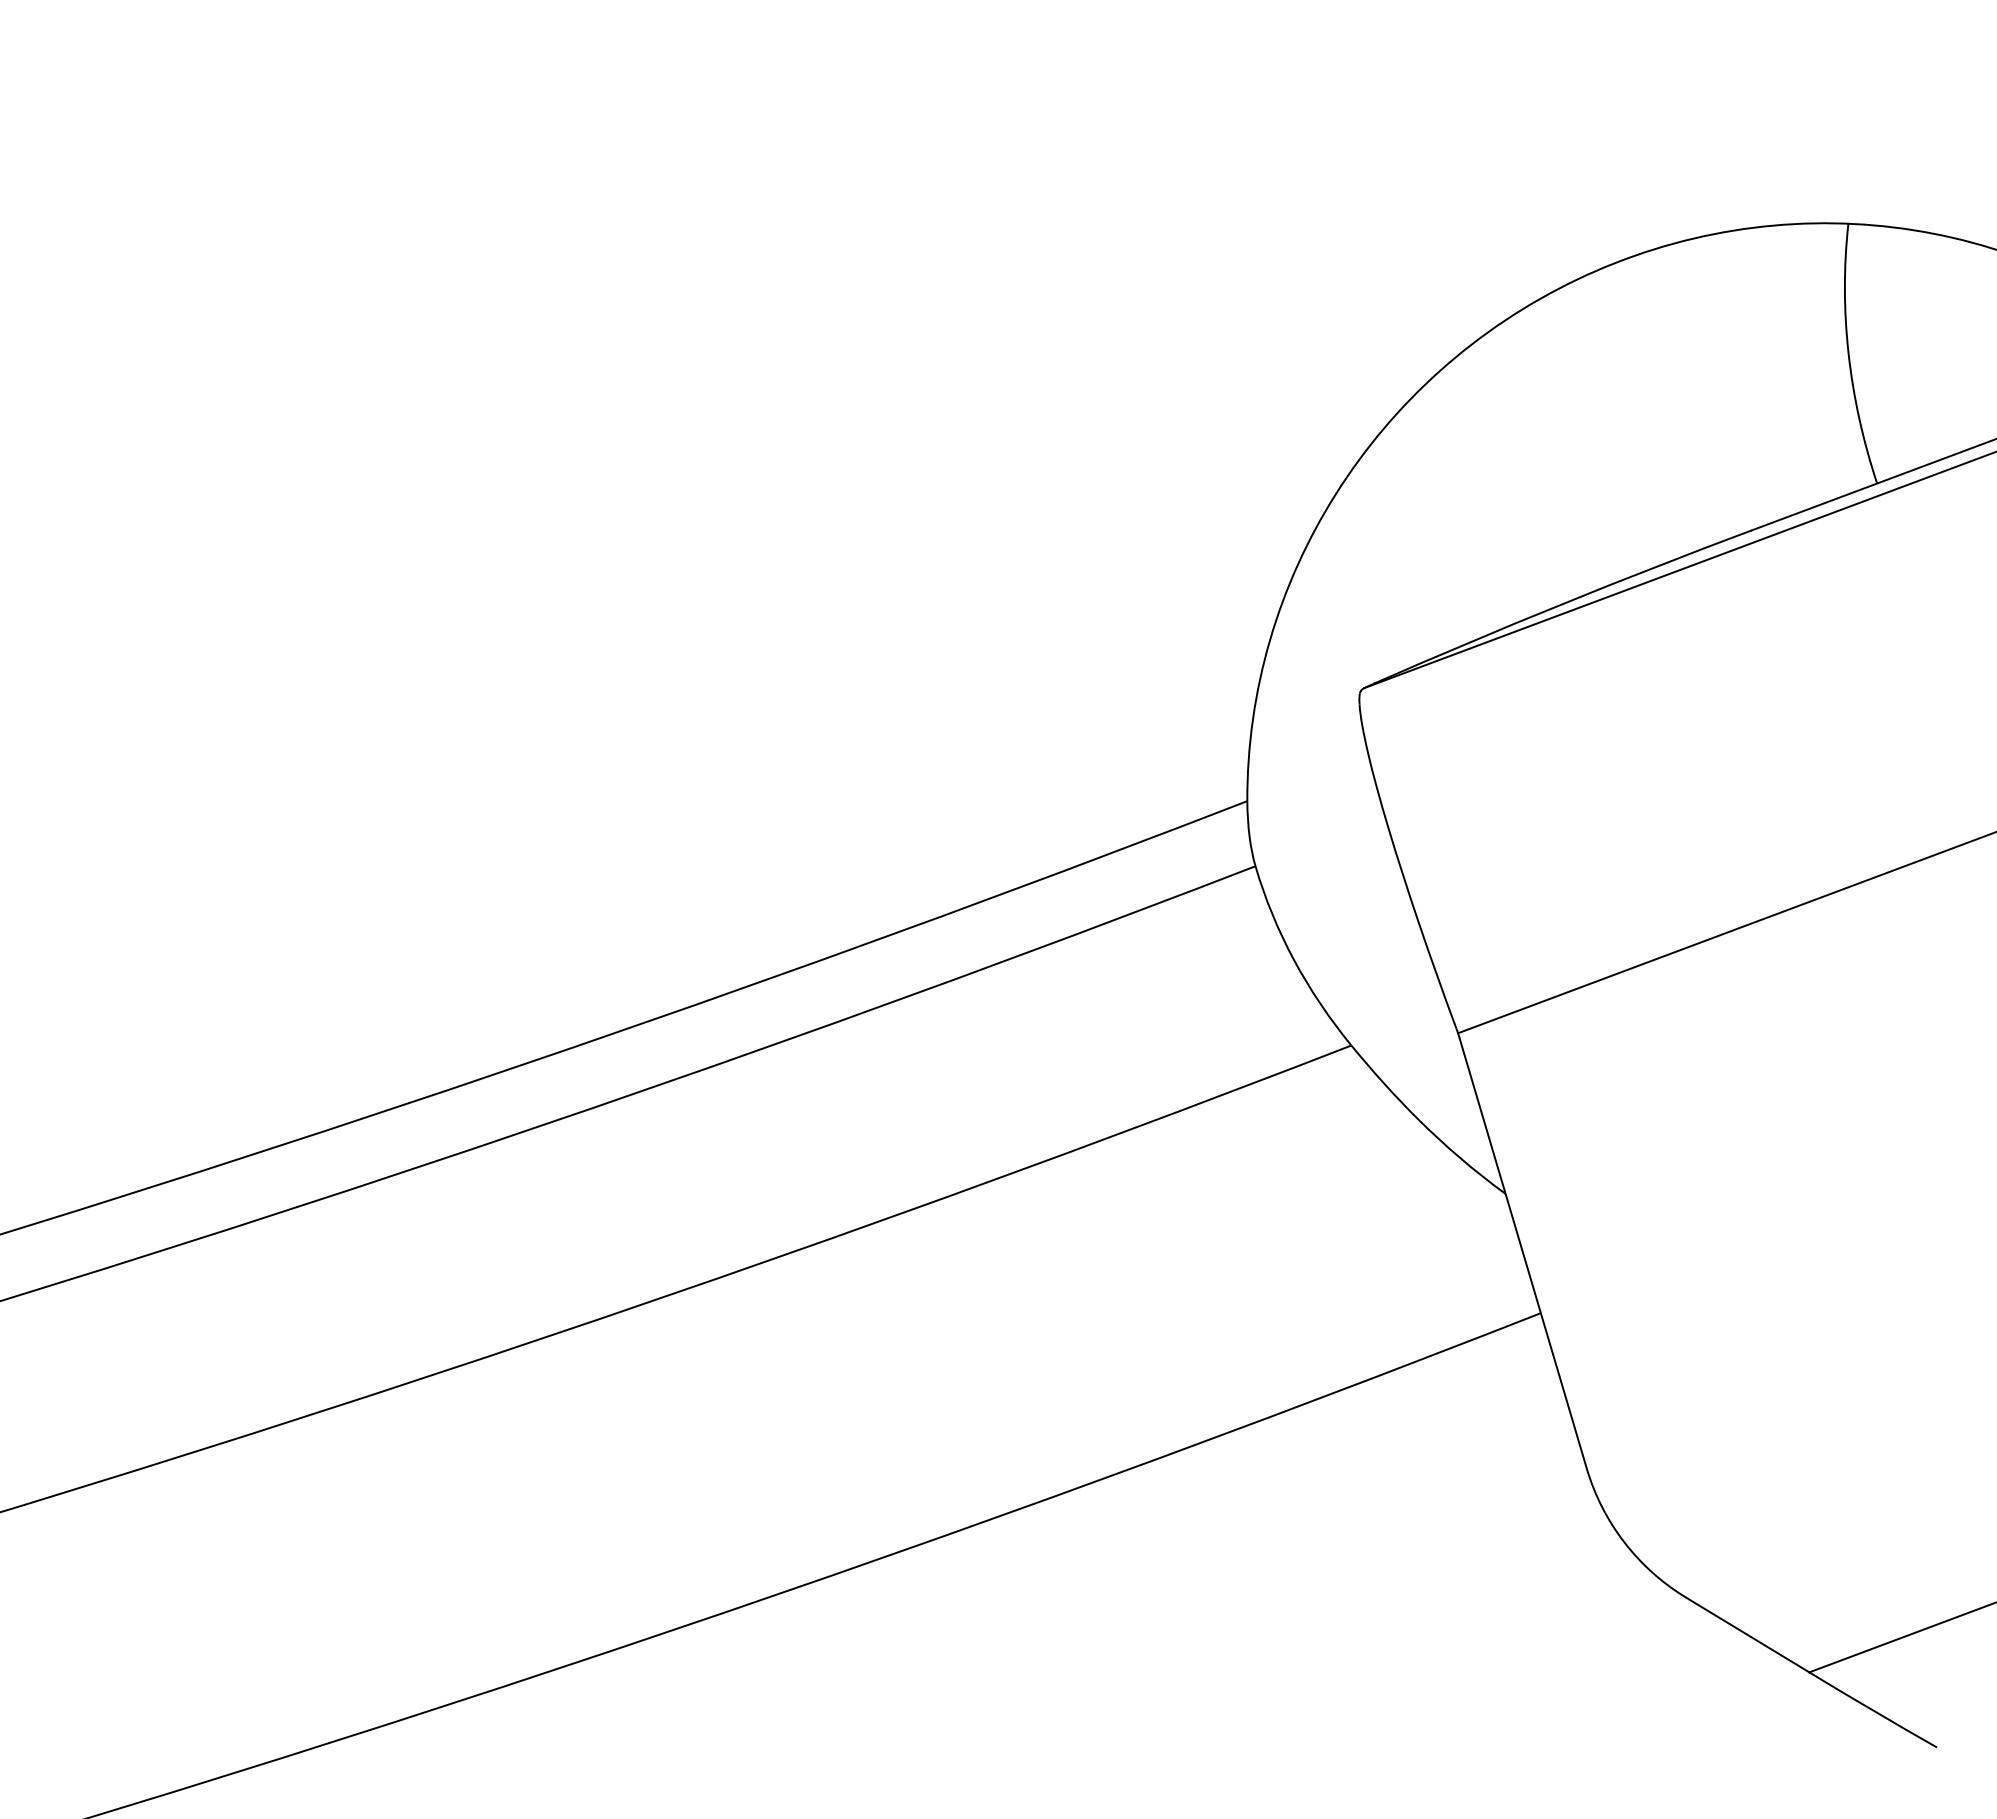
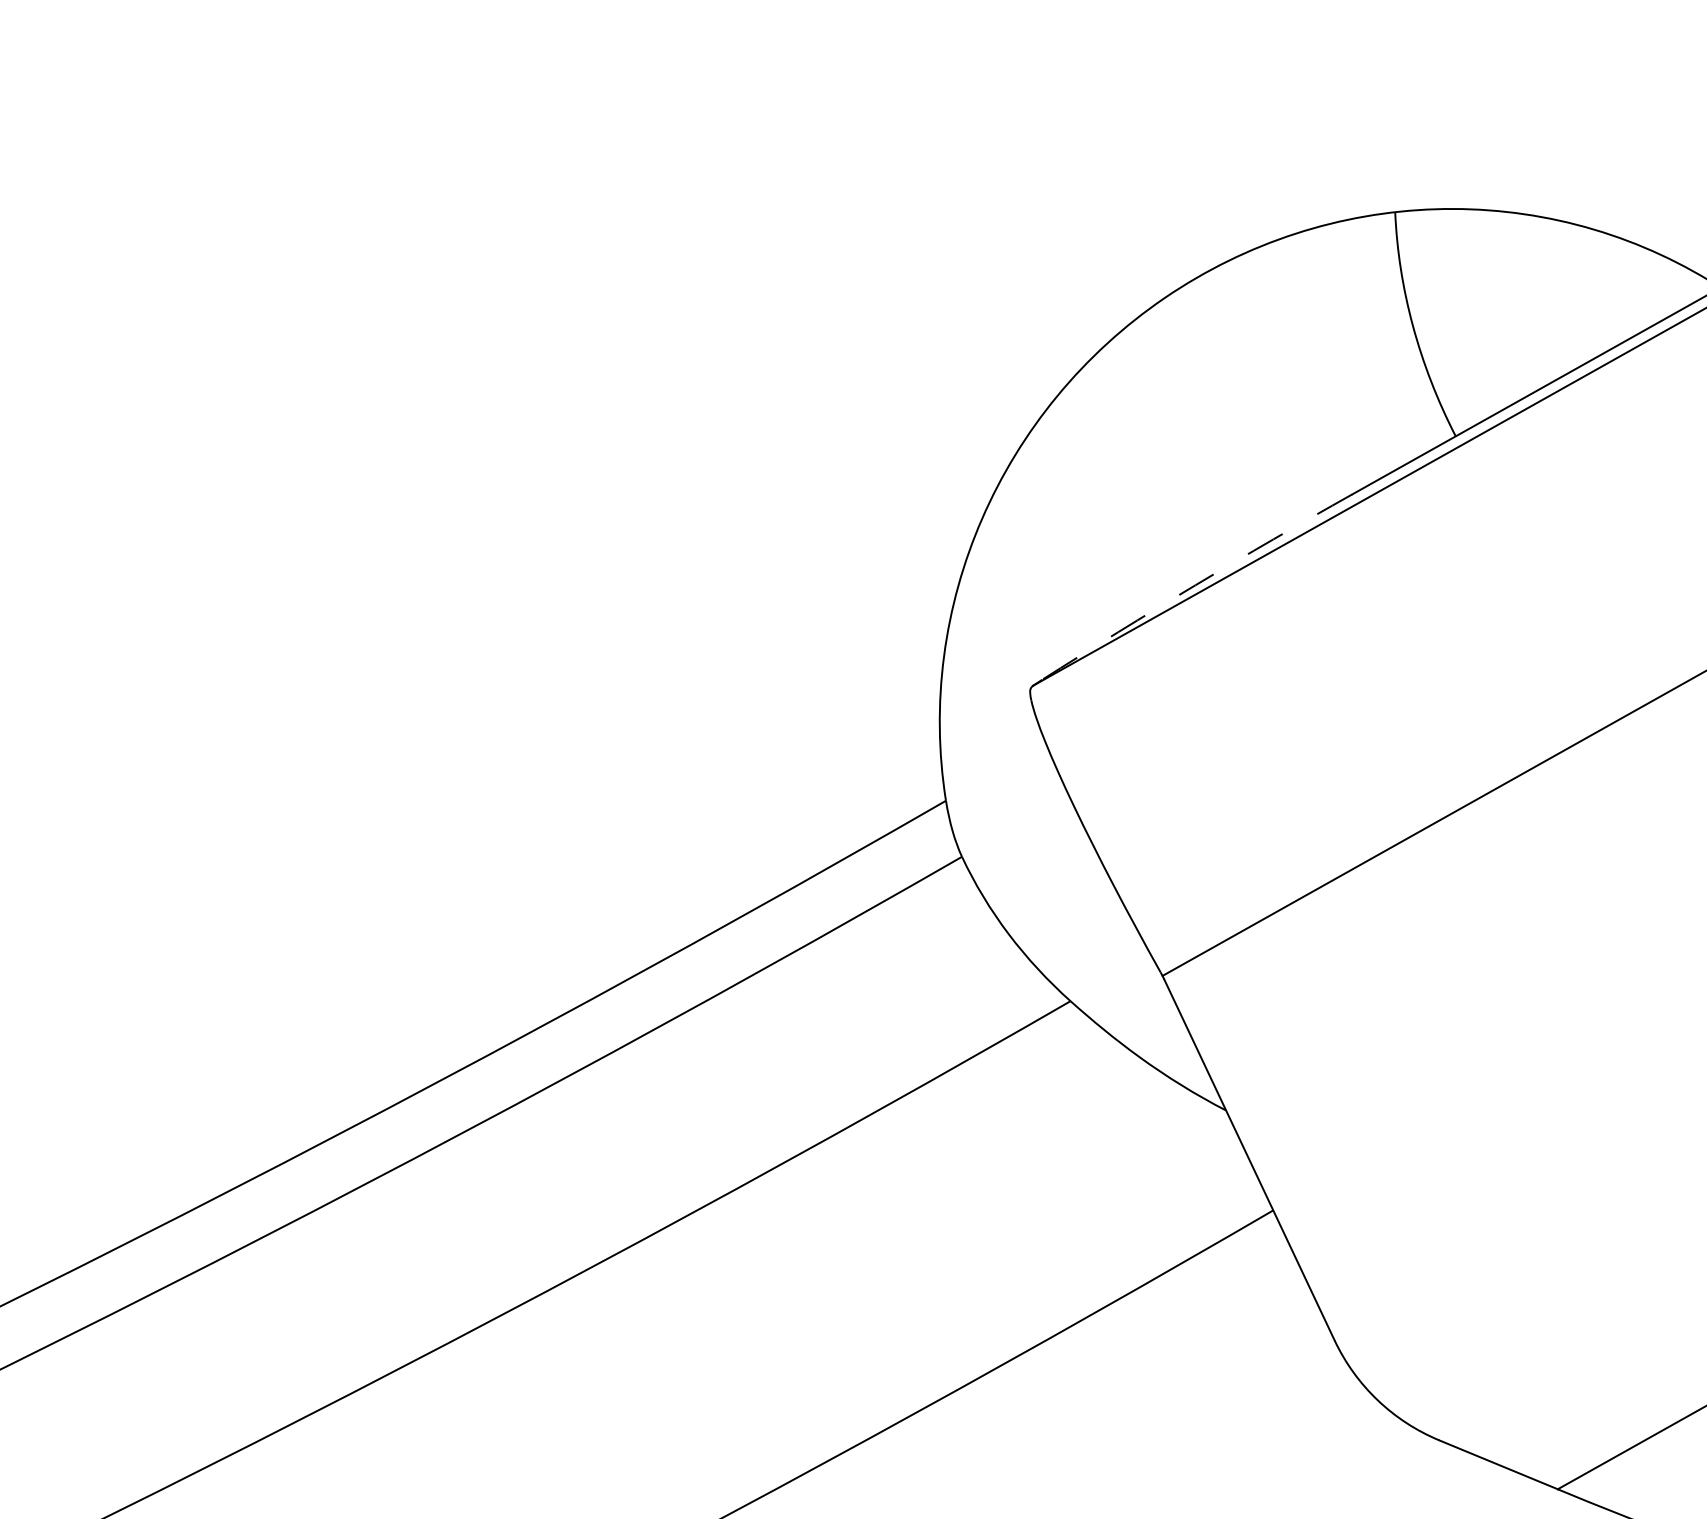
arc: (1561, 604) -> (1195, 585), solid -> dashed

